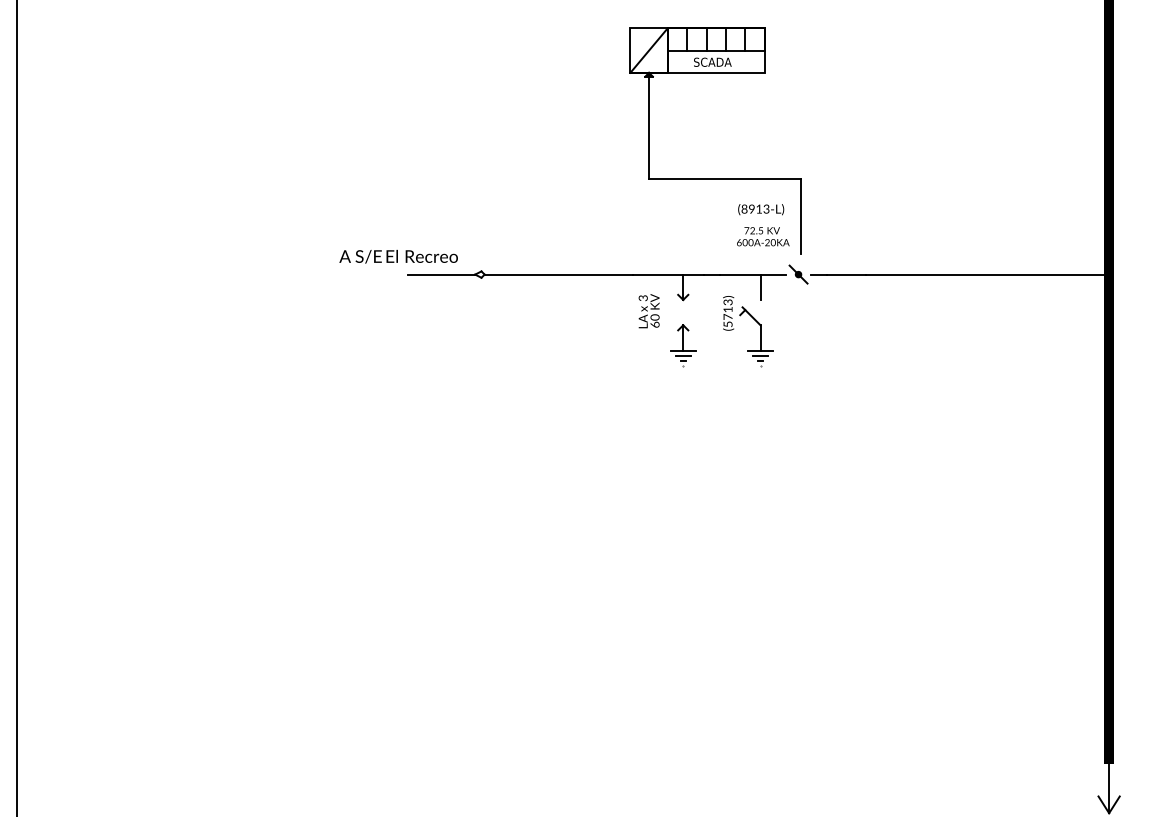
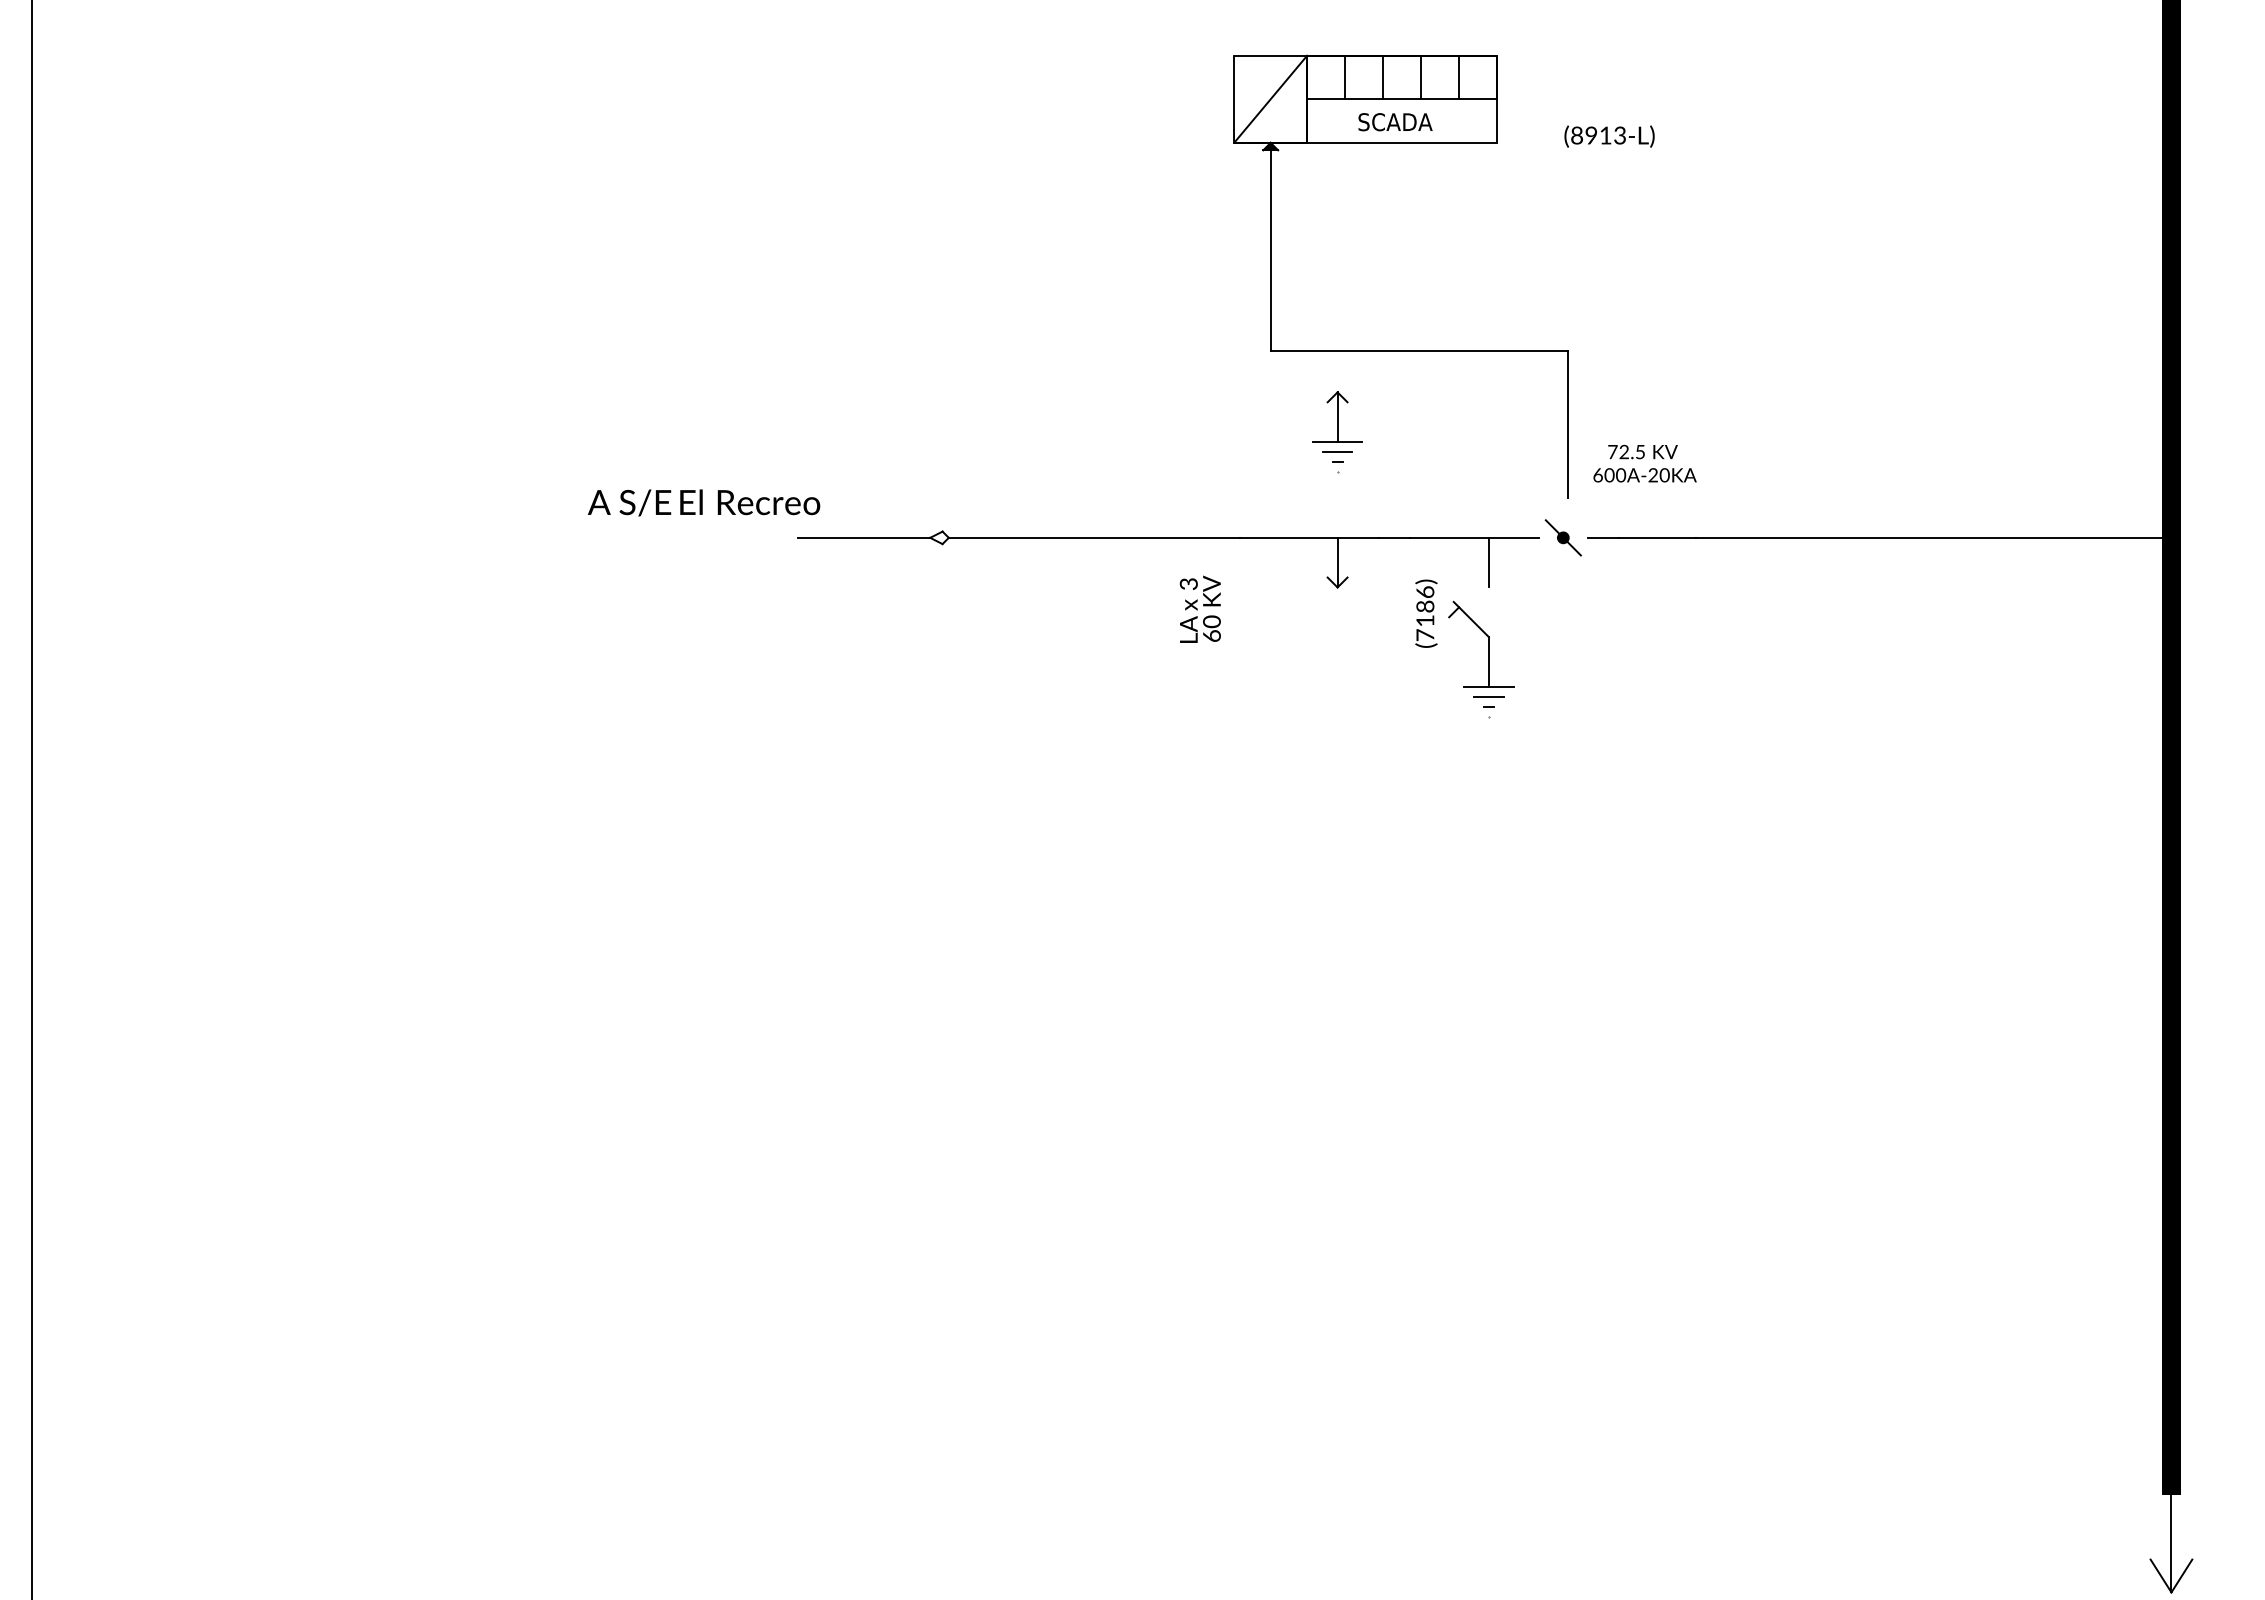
text: (761, 209) -> (1610, 136), moved
text: (763, 236) -> (1645, 463), moved
text: (398, 256) -> (703, 502), moved
text: (648, 311) -> (1199, 610), moved
text: (727, 313) -> (1424, 613), (5713) -> (7186)
part: (683, 345) -> (1338, 431), moved

